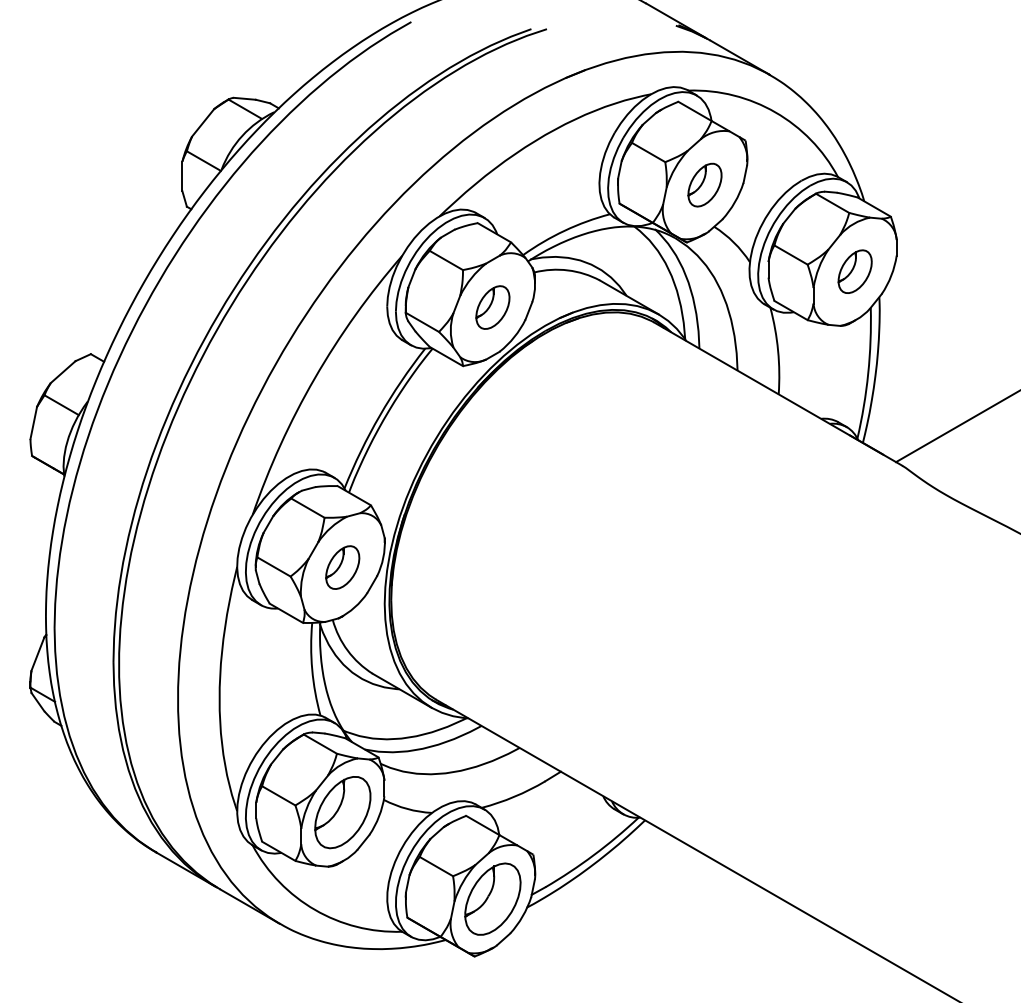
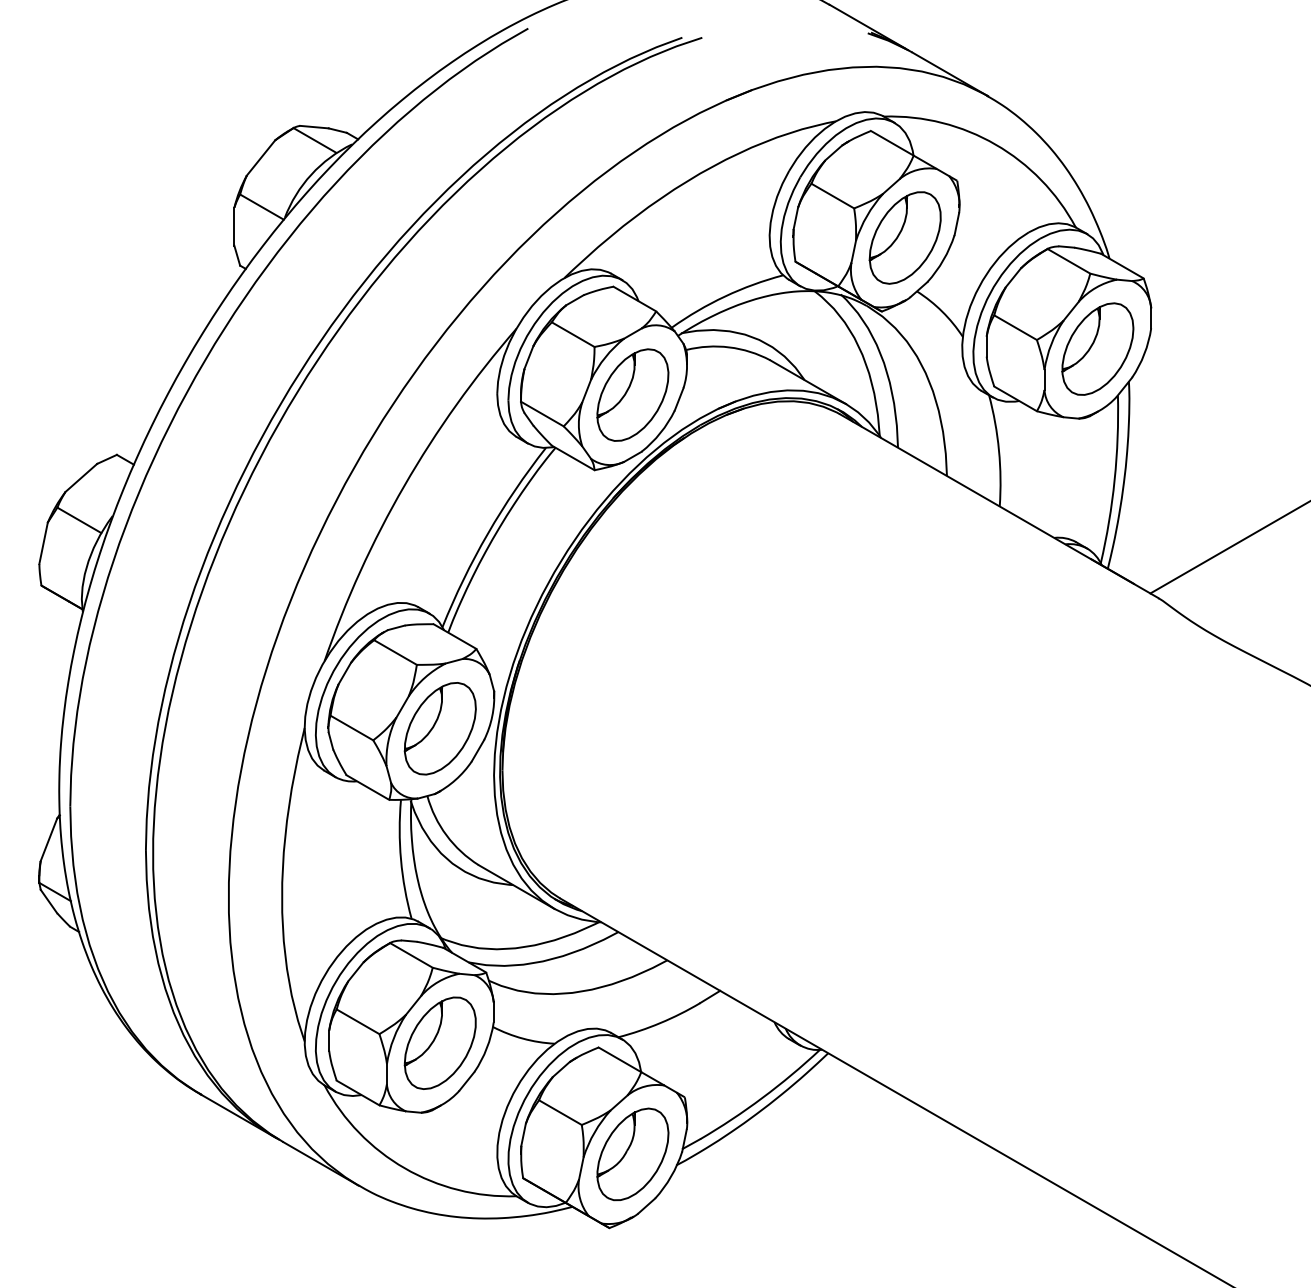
part: (704, 184) -> (904, 237), size x1.67
part: (854, 271) -> (1097, 348), size x1.67
part: (492, 307) -> (632, 394), size x1.67
part: (342, 567) -> (439, 728), size x1.67

